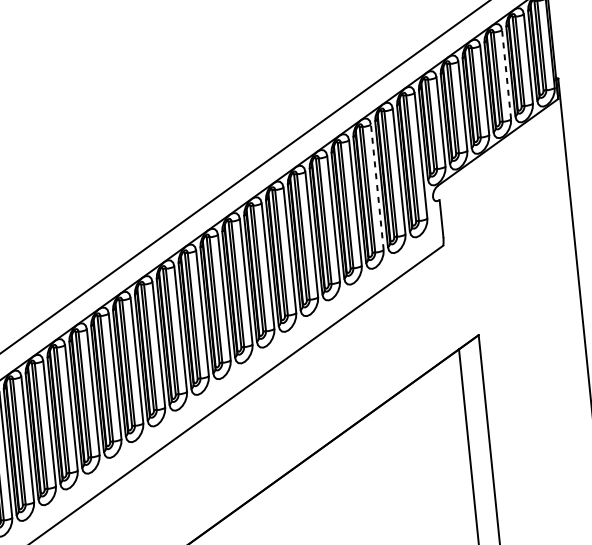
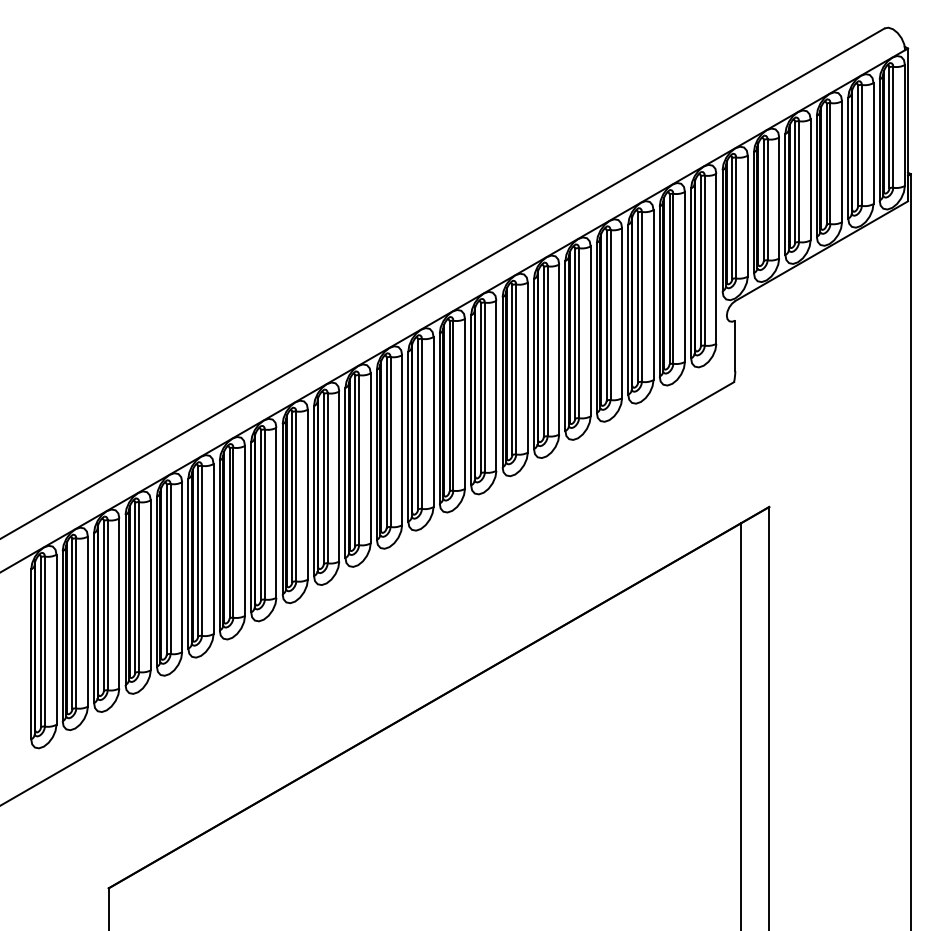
line: (506, 74) -> (842, 161), dashed -> solid
line: (377, 187) -> (653, 295), dashed -> solid

